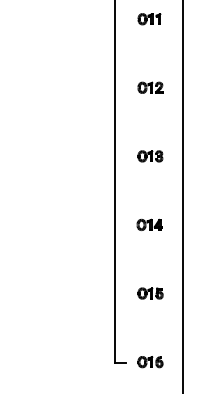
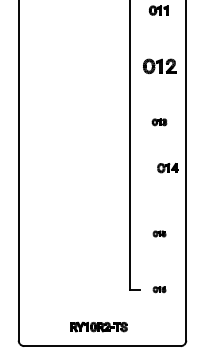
part: (150, 87) -> (159, 66), size x1.6
part: (150, 156) -> (159, 122), size x0.7
part: (149, 225) -> (167, 168), moved
part: (150, 292) -> (159, 233), size x0.6
part: (150, 361) -> (159, 289), size x0.6

